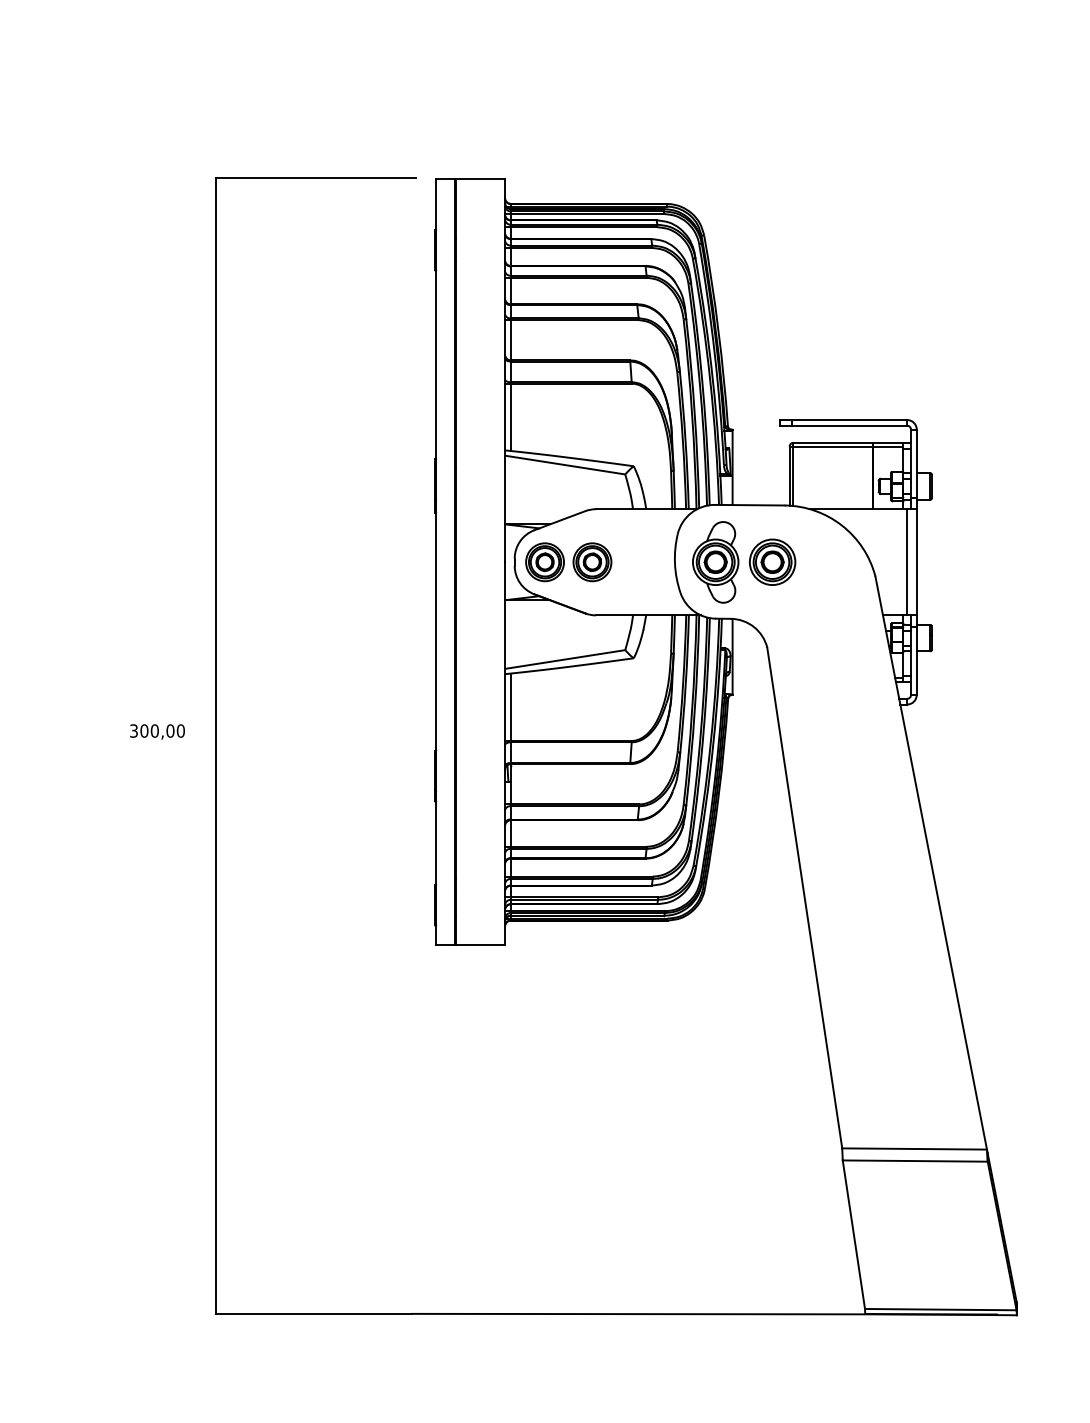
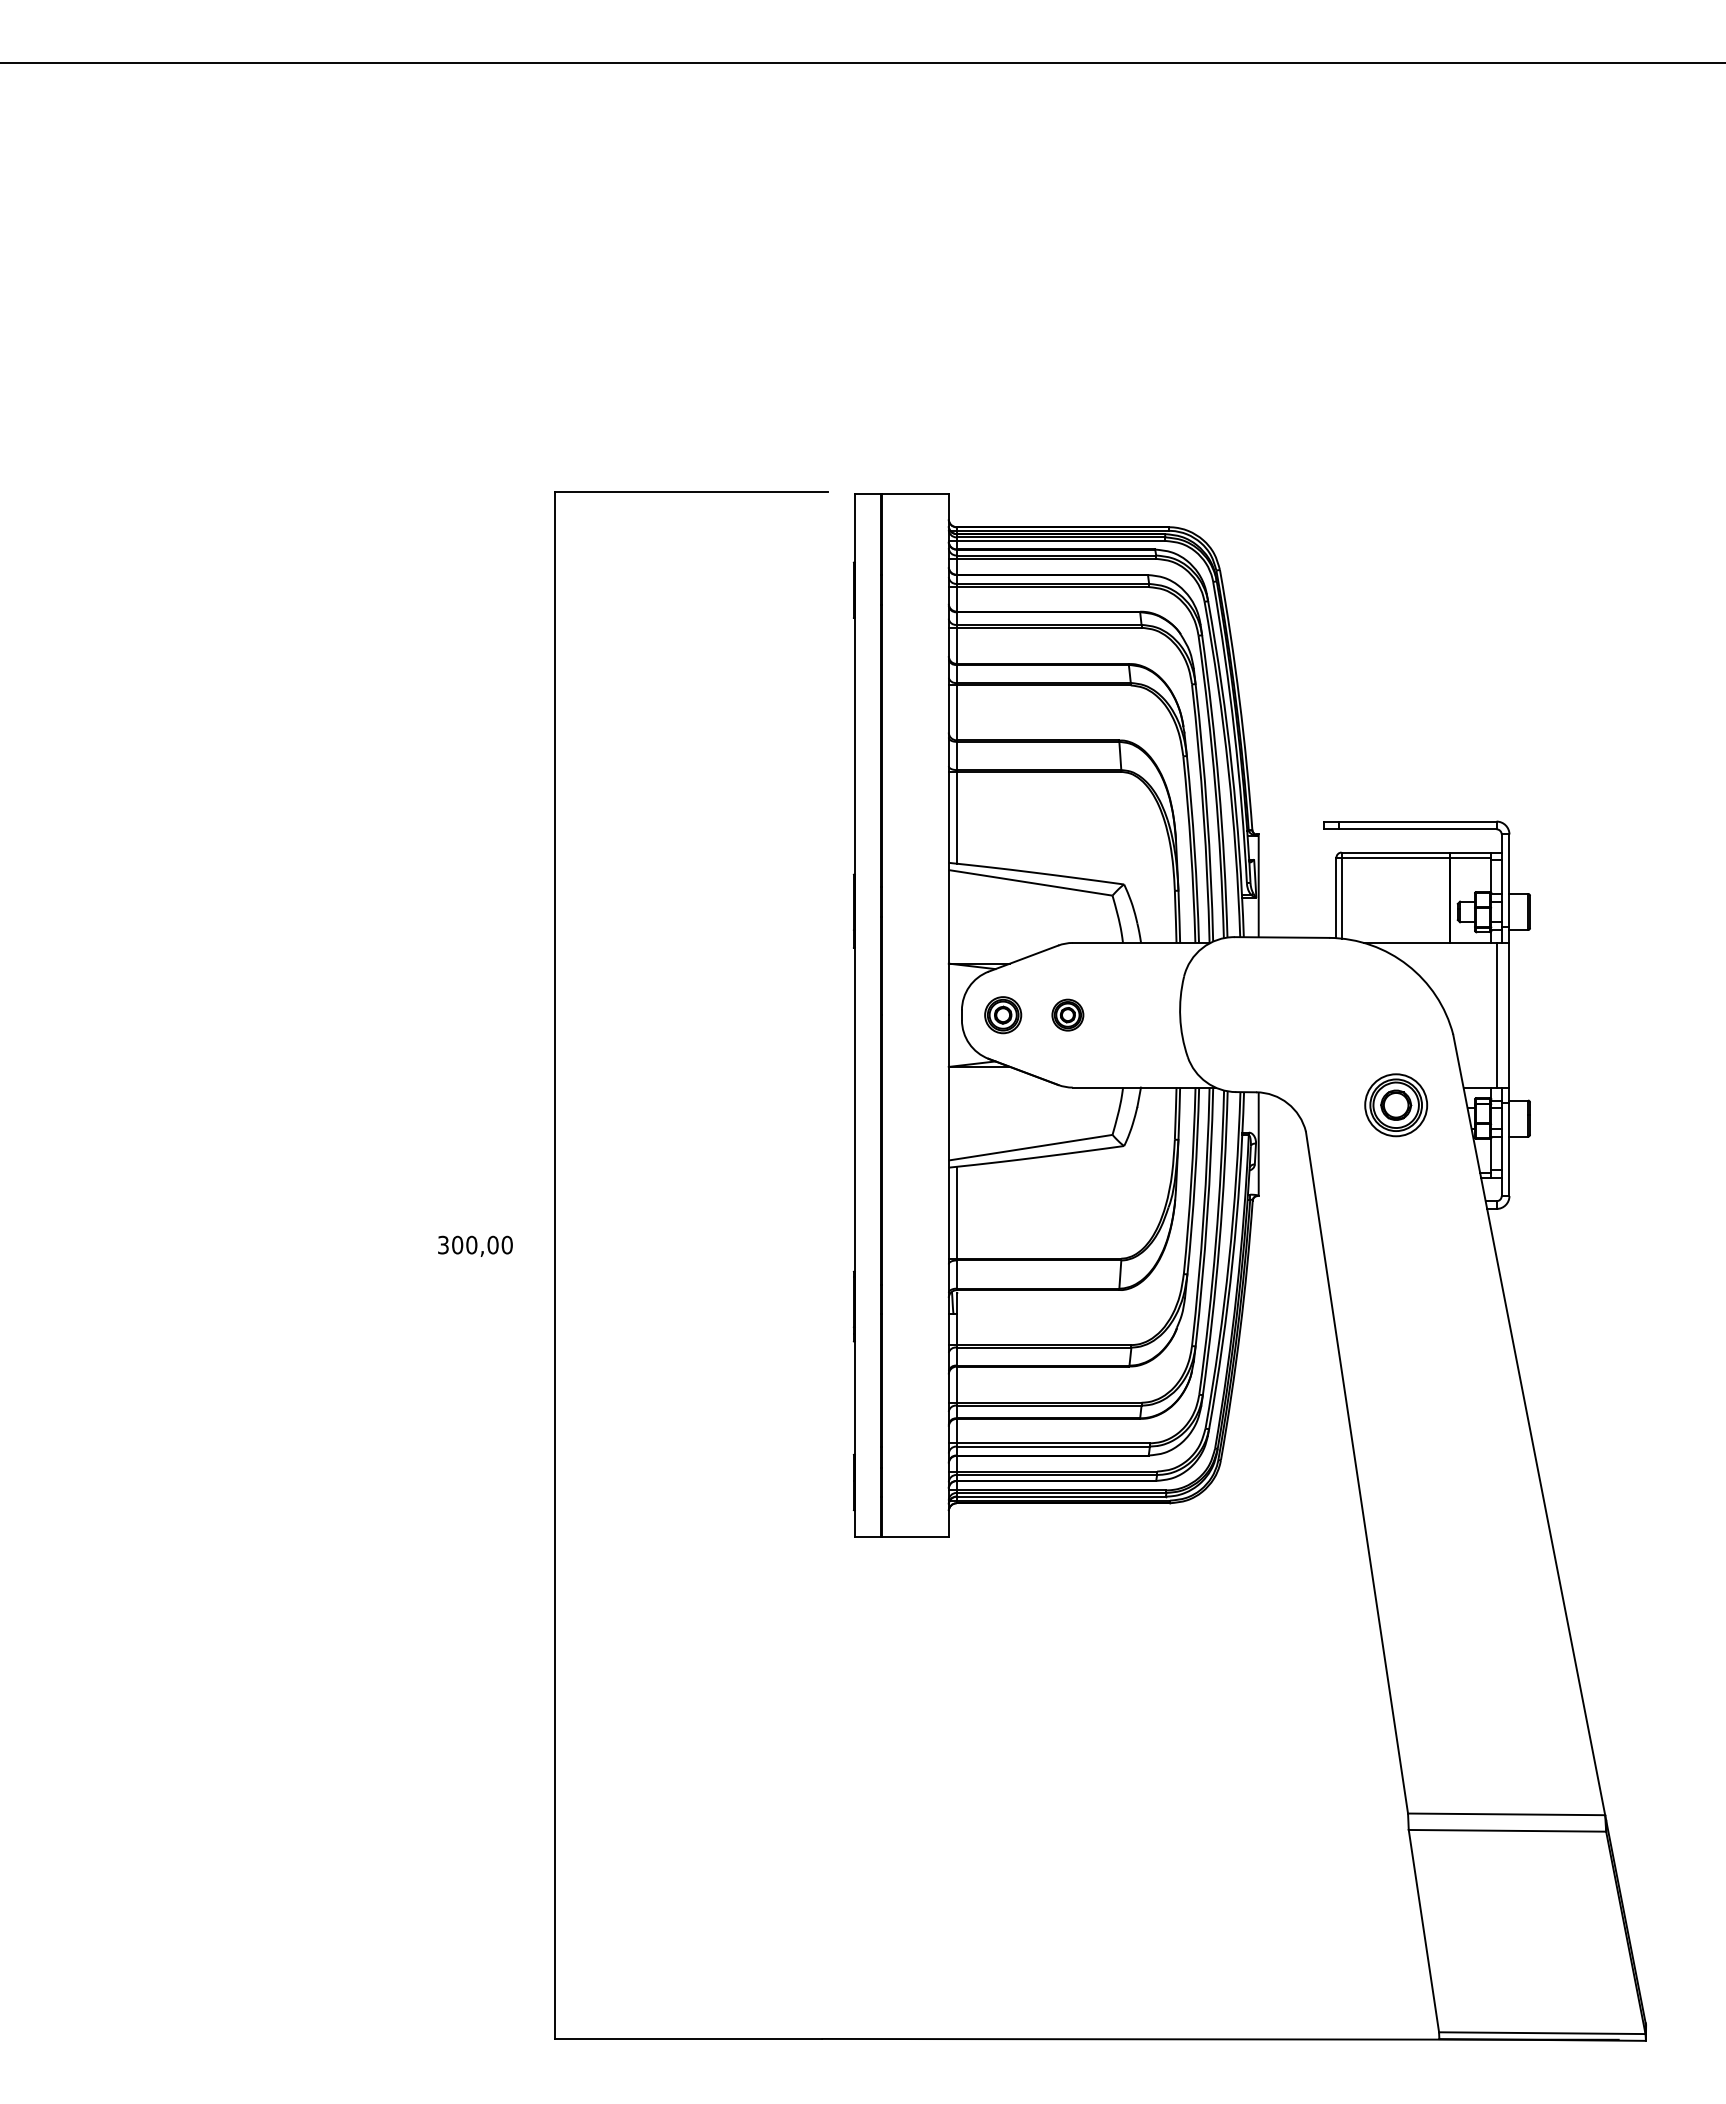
part: (544, 561) -> (1002, 1014), size x0.7
part: (592, 561) -> (1067, 1014), size x0.6
part: (715, 562) -> (1235, 1015), removed
part: (772, 562) -> (1396, 1105), moved

